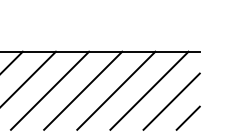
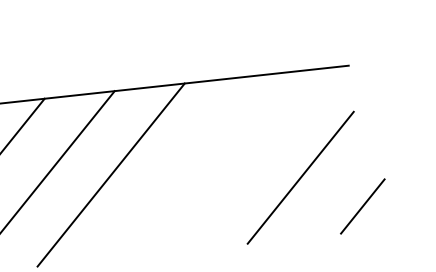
line: (116, 90) -> (181, 166), removed
line: (149, 90) -> (251, 159), removed
line: (187, 117) -> (360, 205), moved

